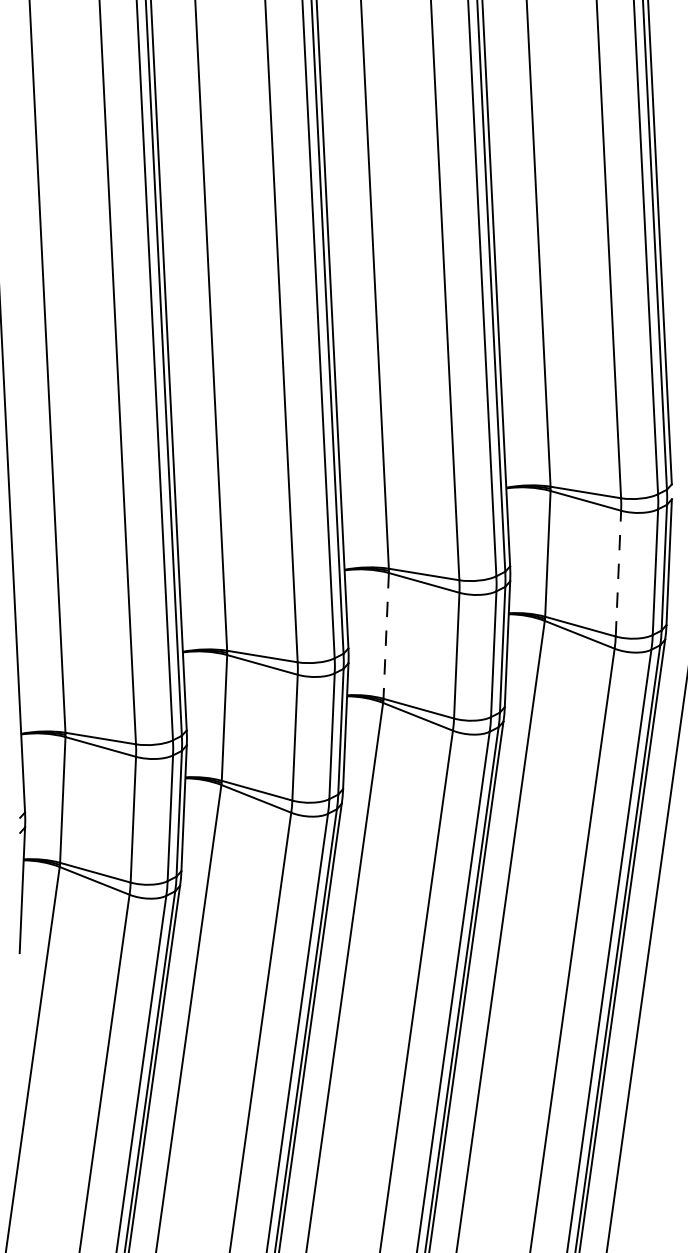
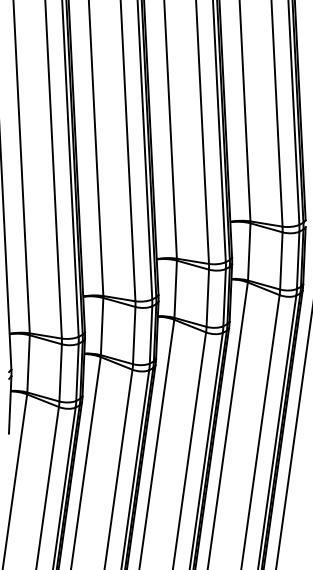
line: (618, 572) -> (281, 260), dashed -> solid
line: (385, 636) -> (175, 289), dashed -> solid

